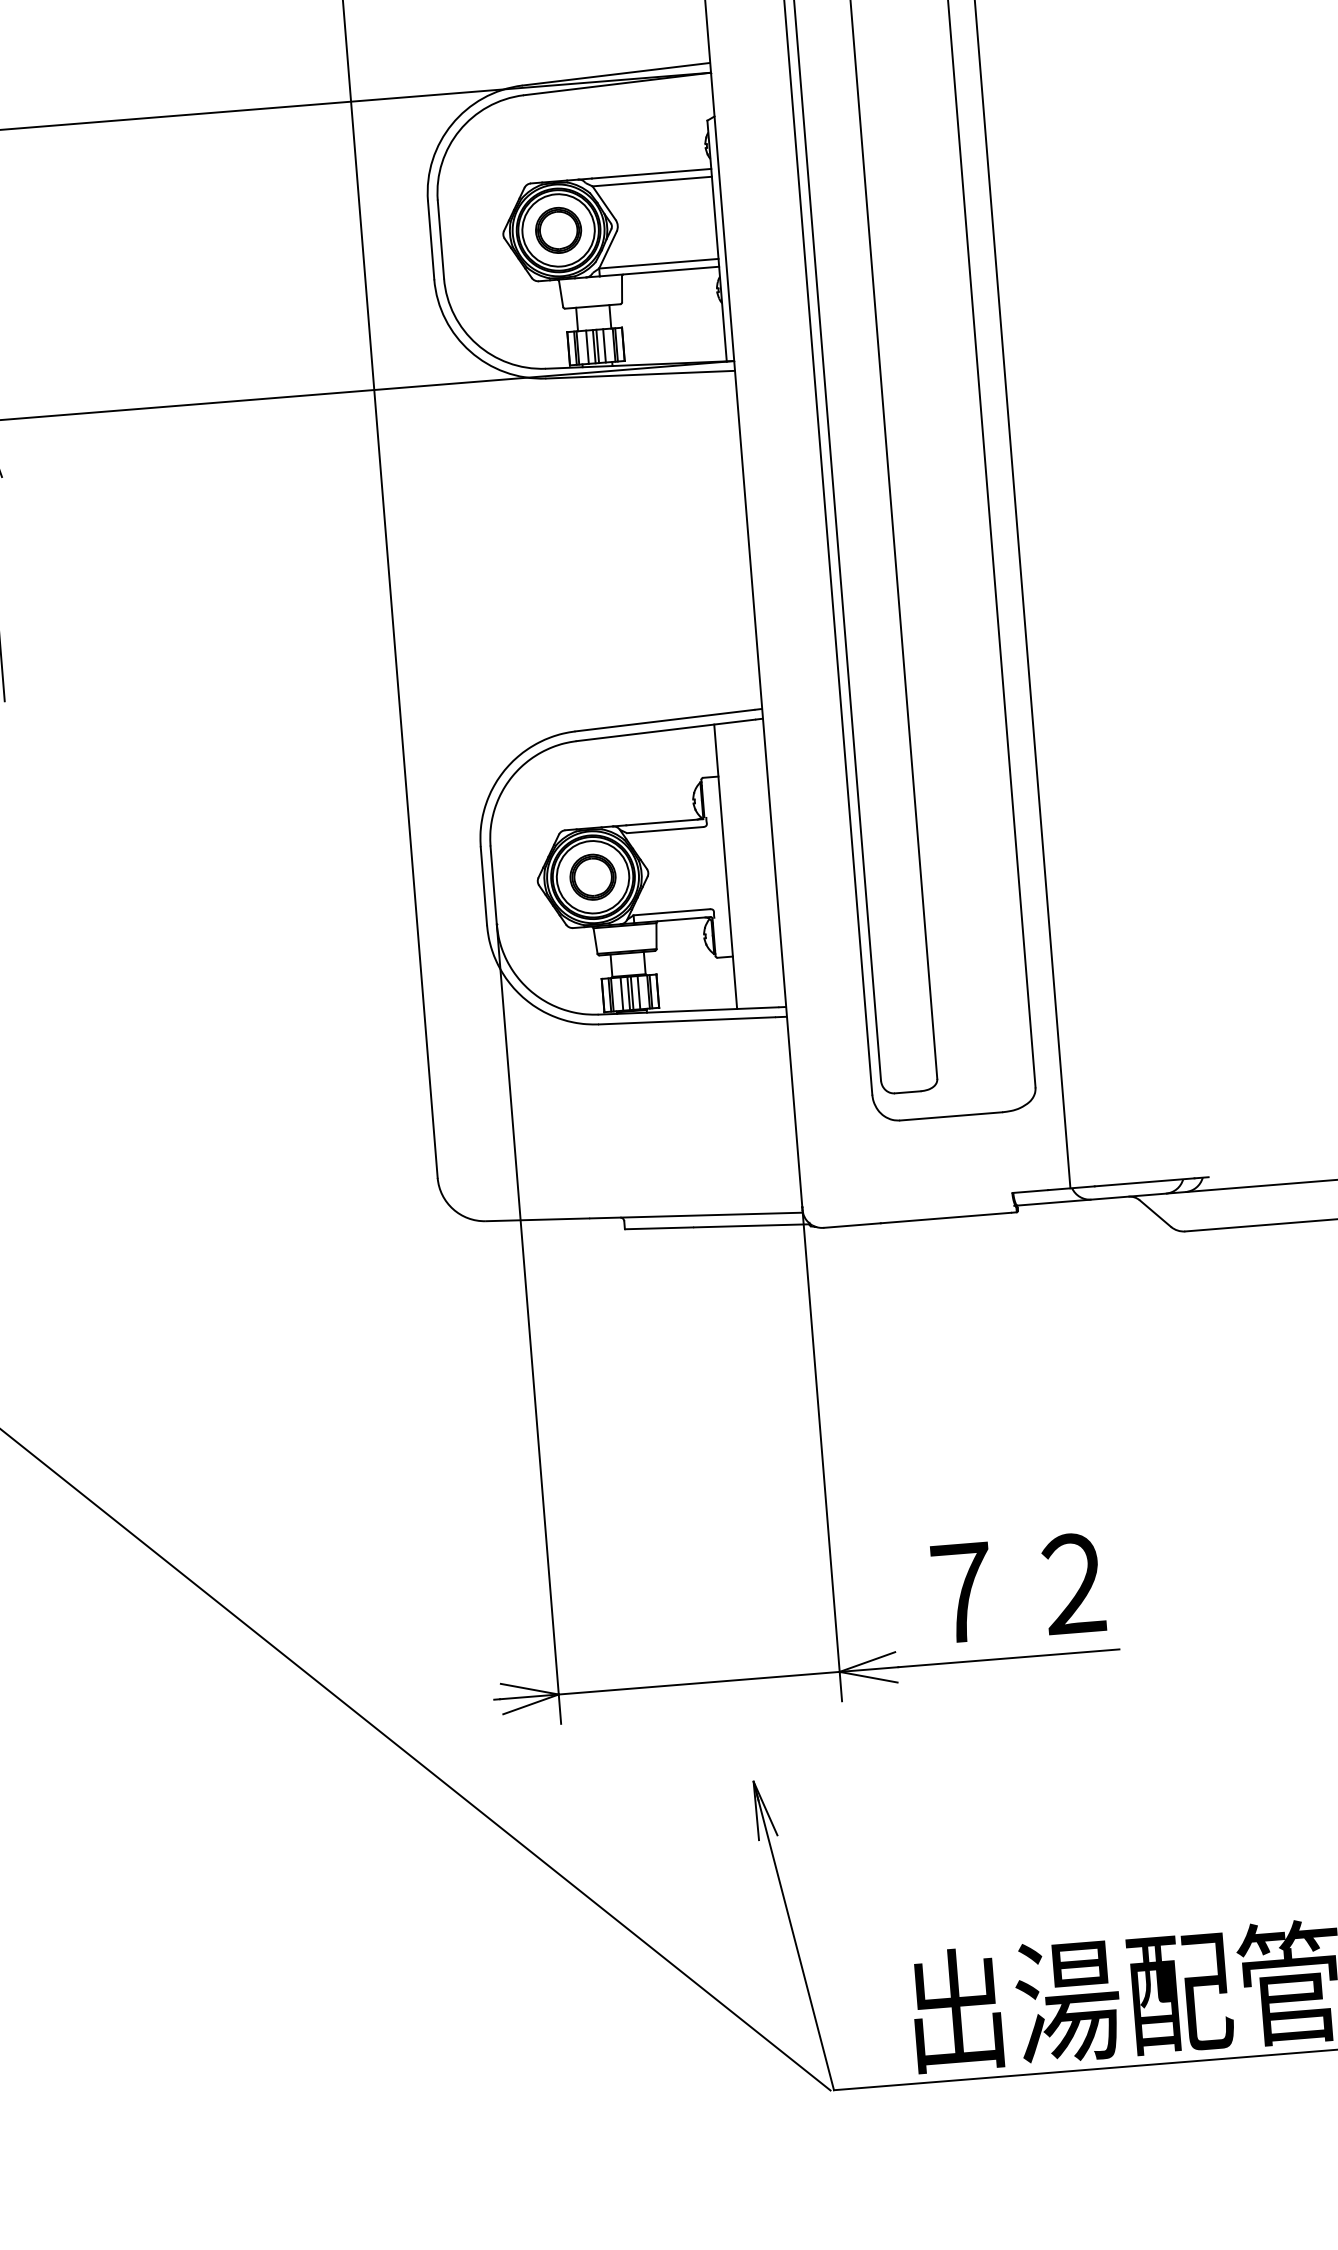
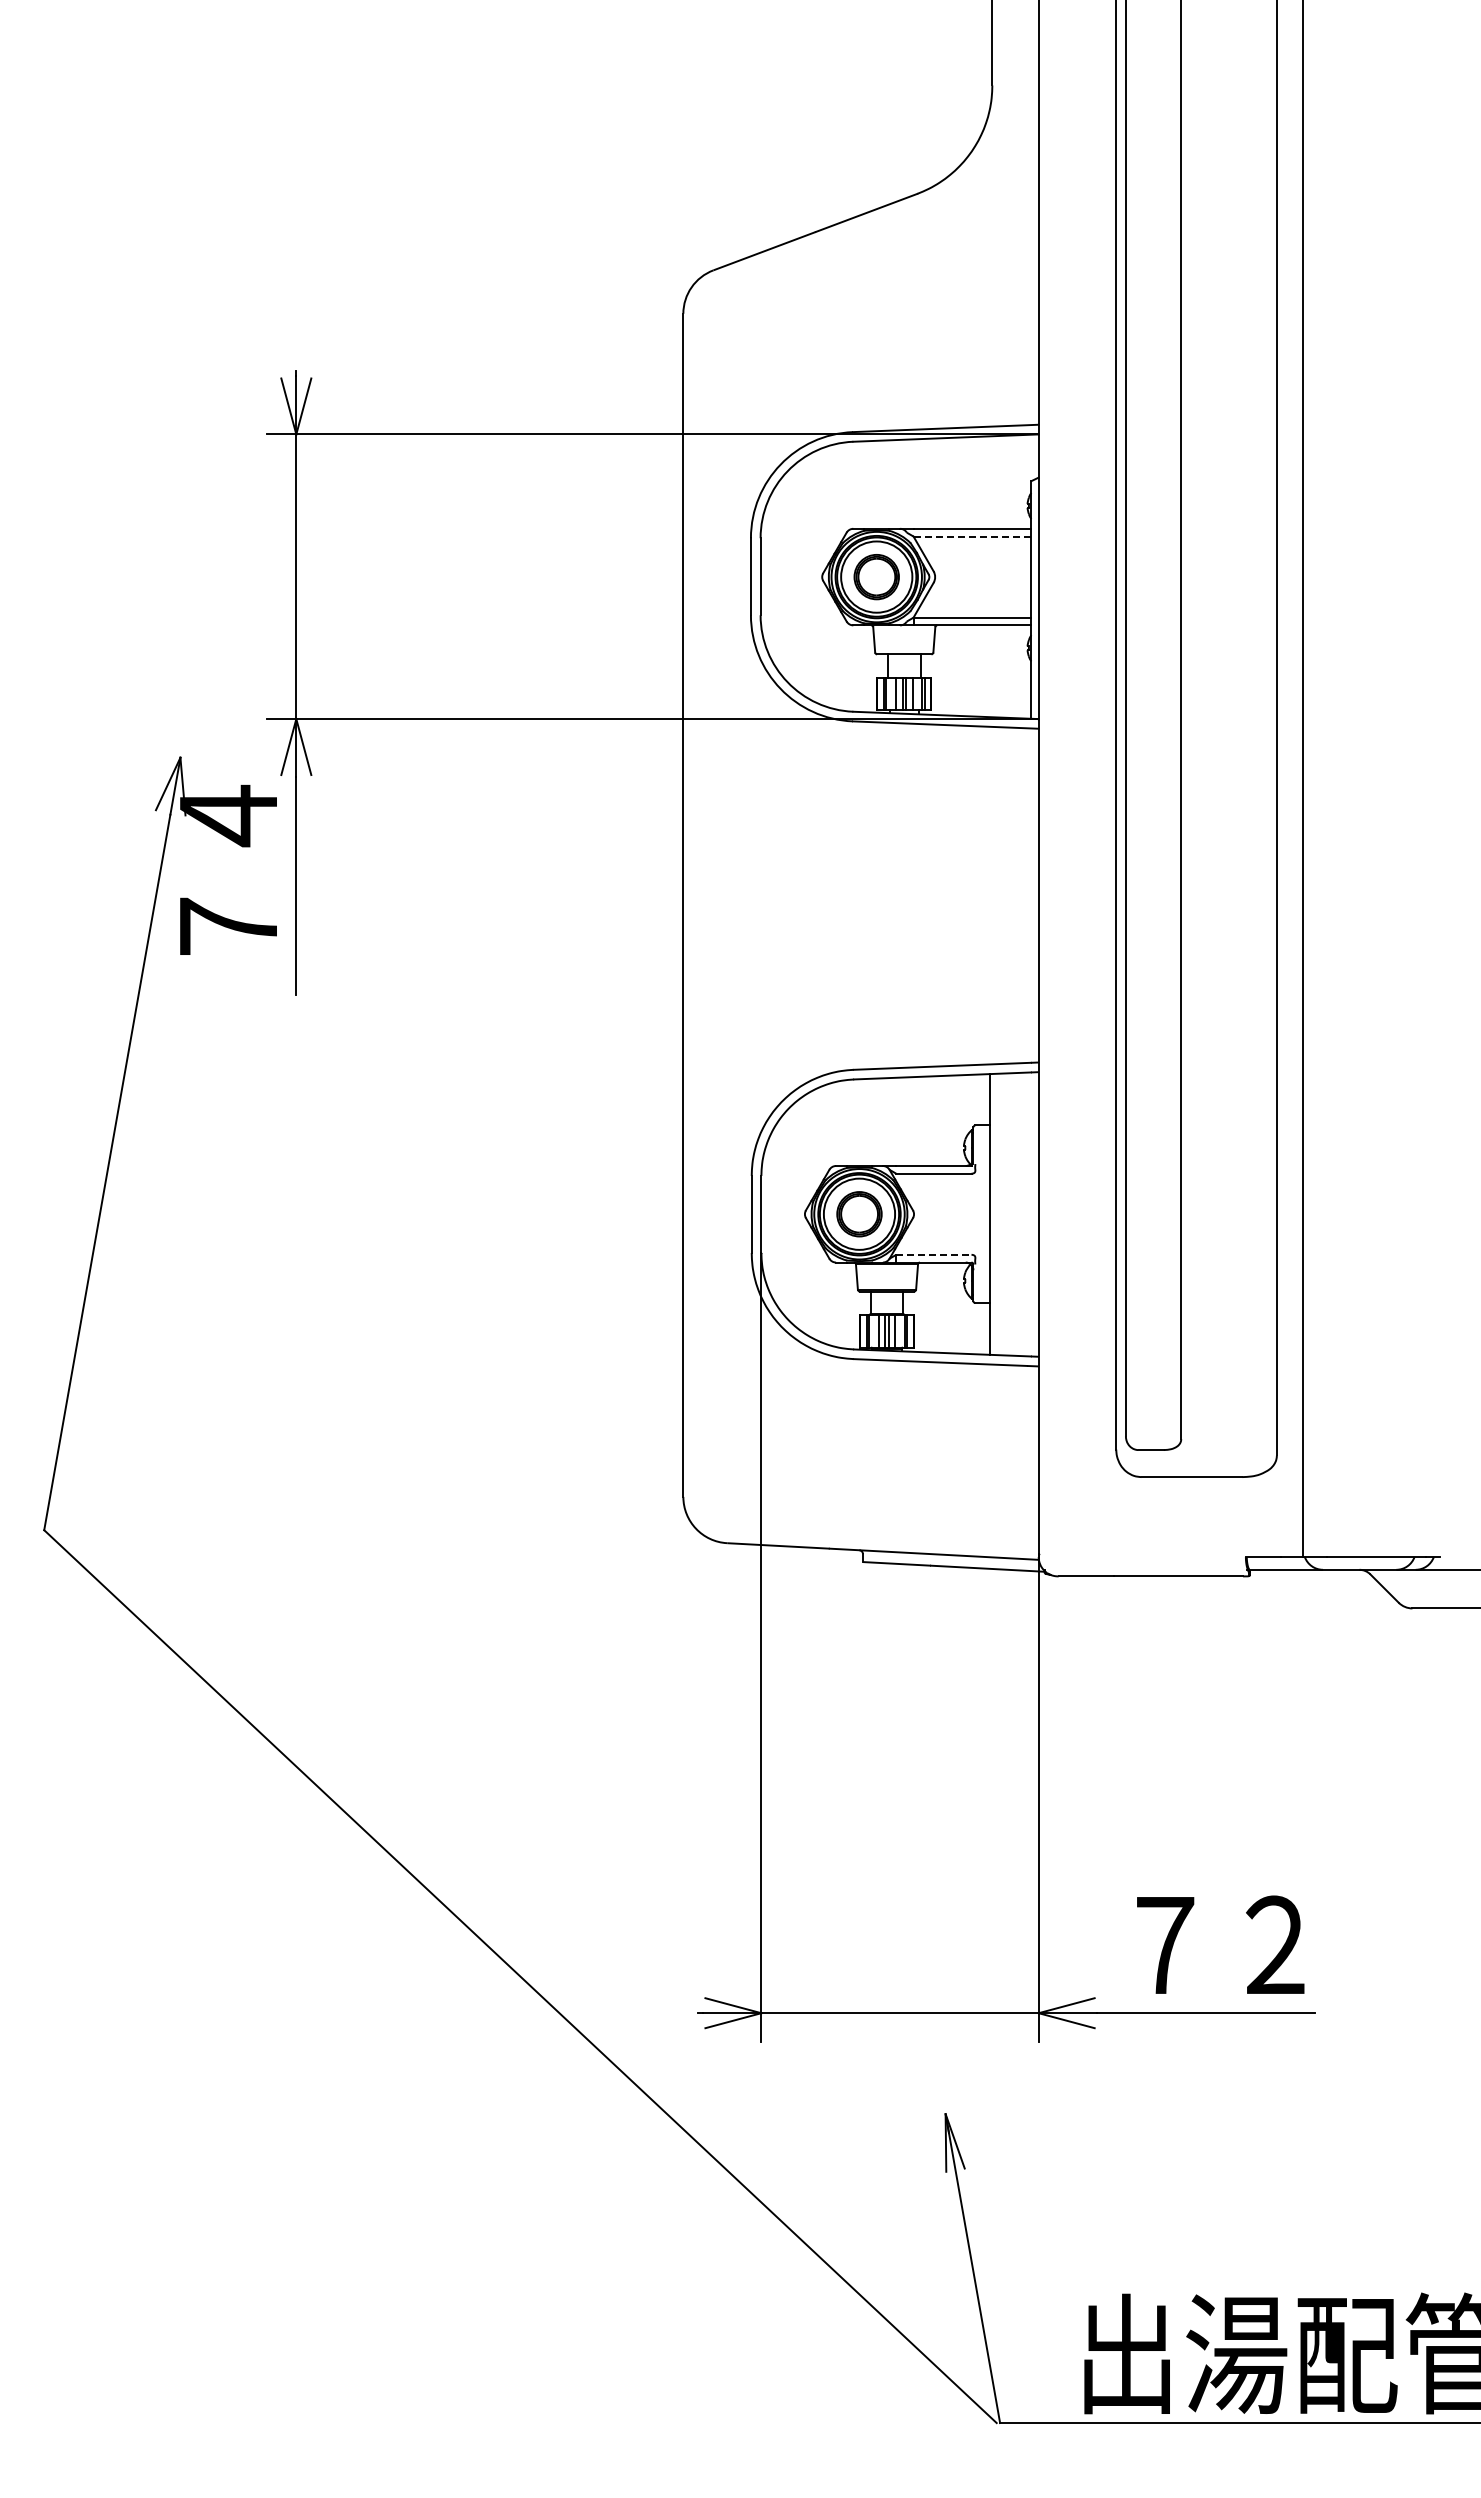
line: (652, 181) -> (972, 536), solid -> dashed
line: (671, 911) -> (933, 1254), solid -> dashed

